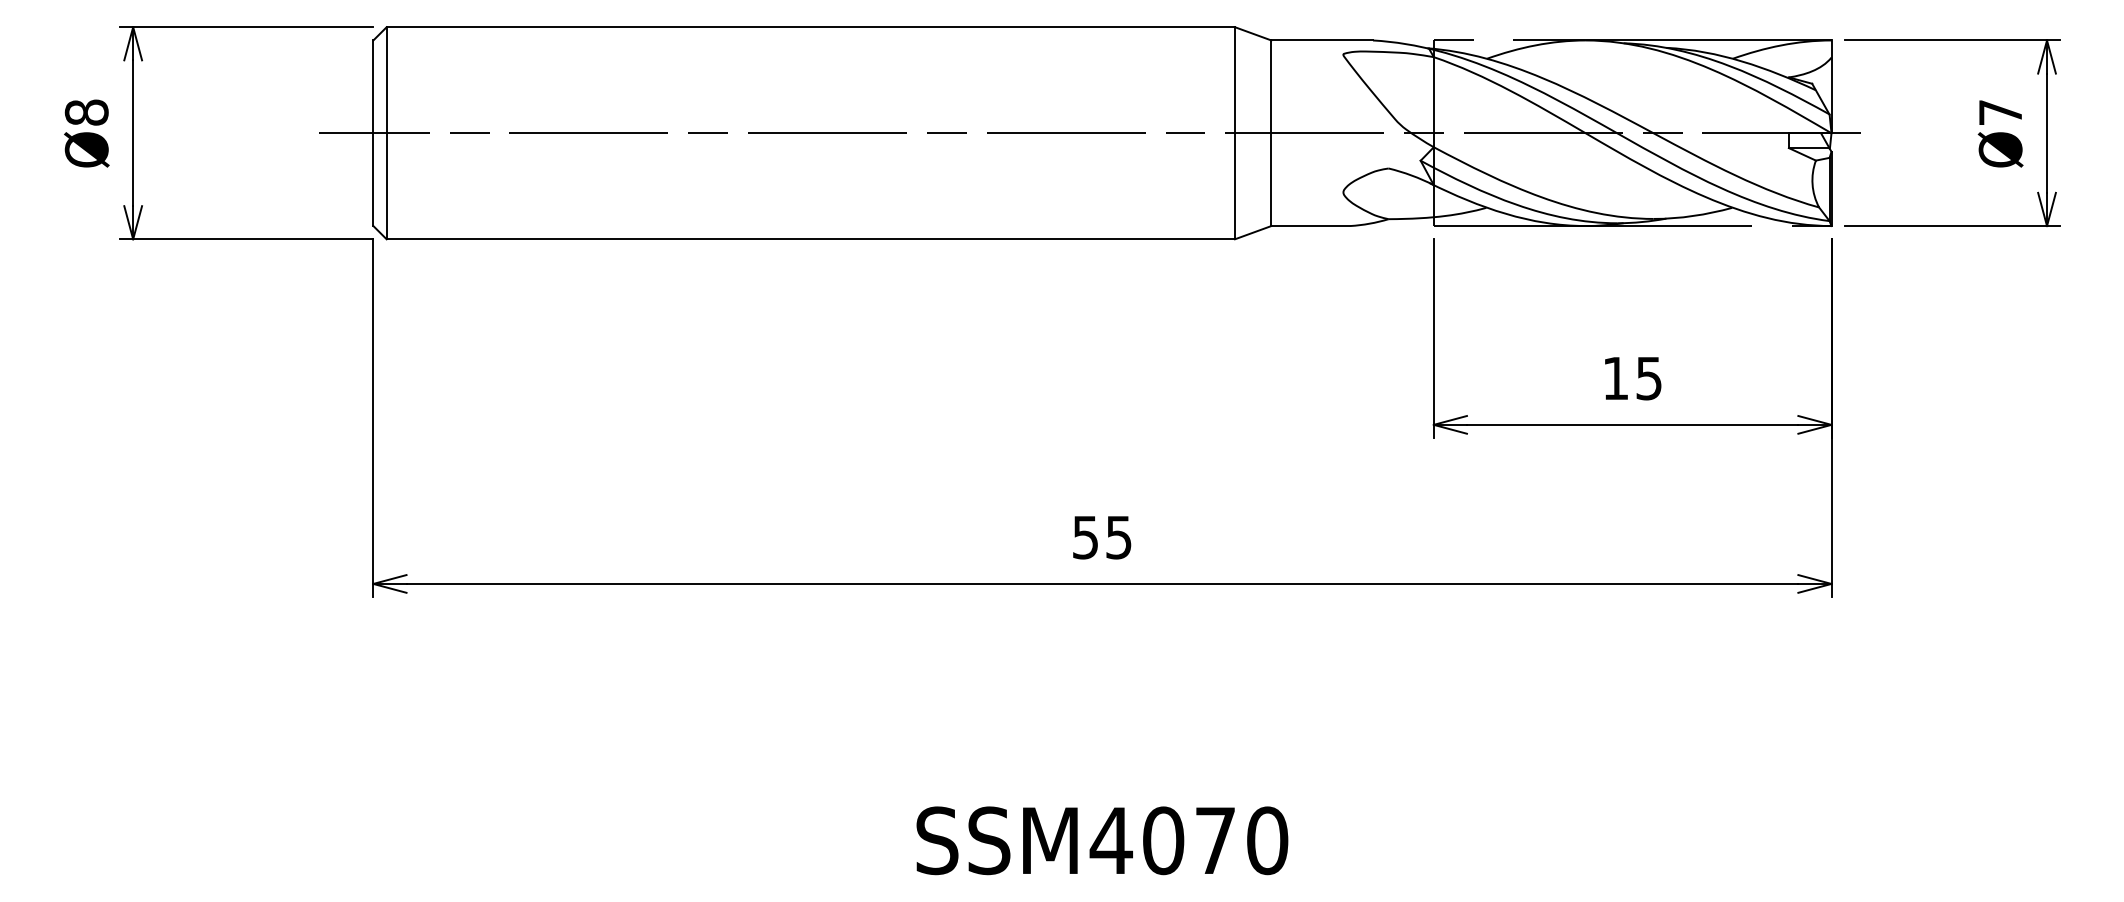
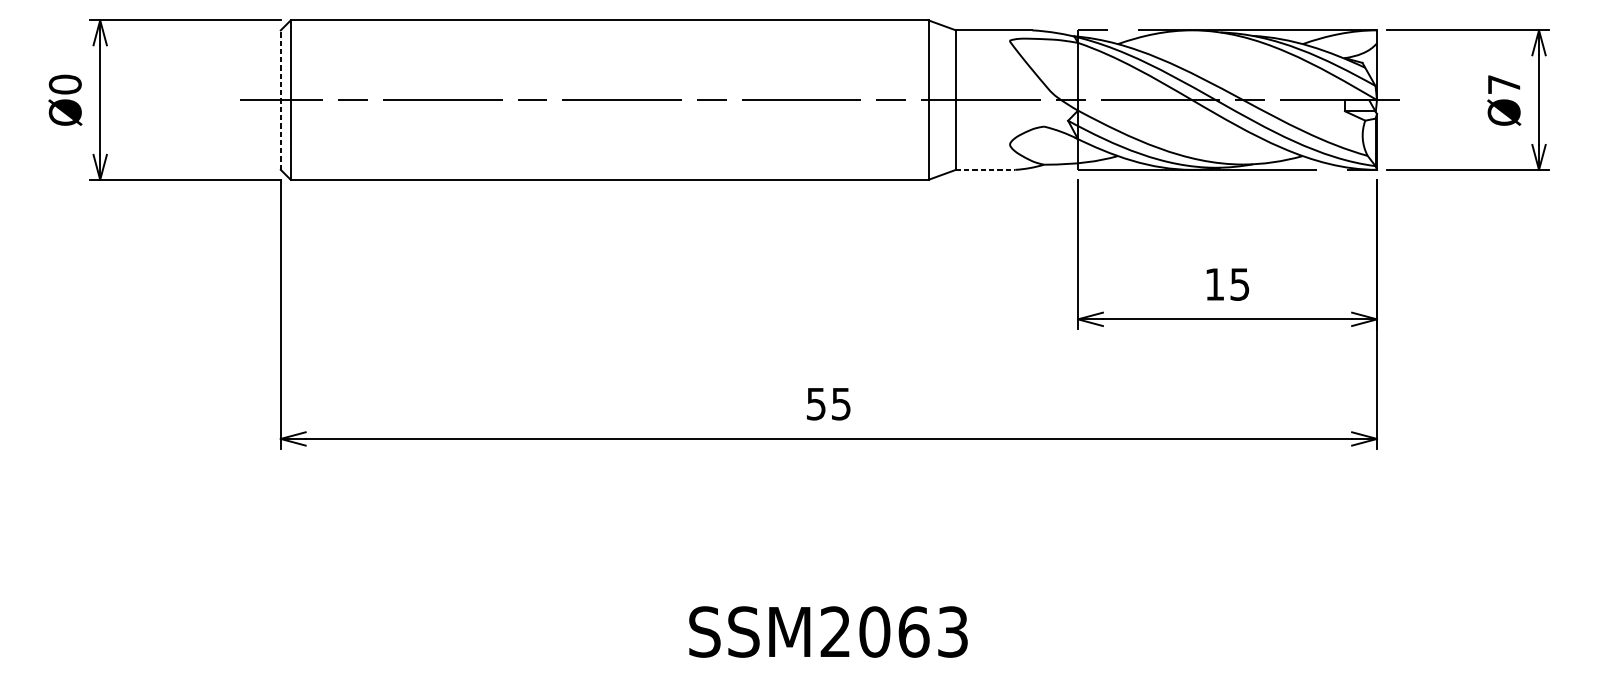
text: (86, 112) -> (65, 84), Ø8 -> Ø0
line: (373, 133) -> (280, 100), solid -> dashed
line: (1311, 226) -> (986, 170), solid -> dashed
text: (1188, 840) -> (893, 631), SSM4070 -> SSM2063

